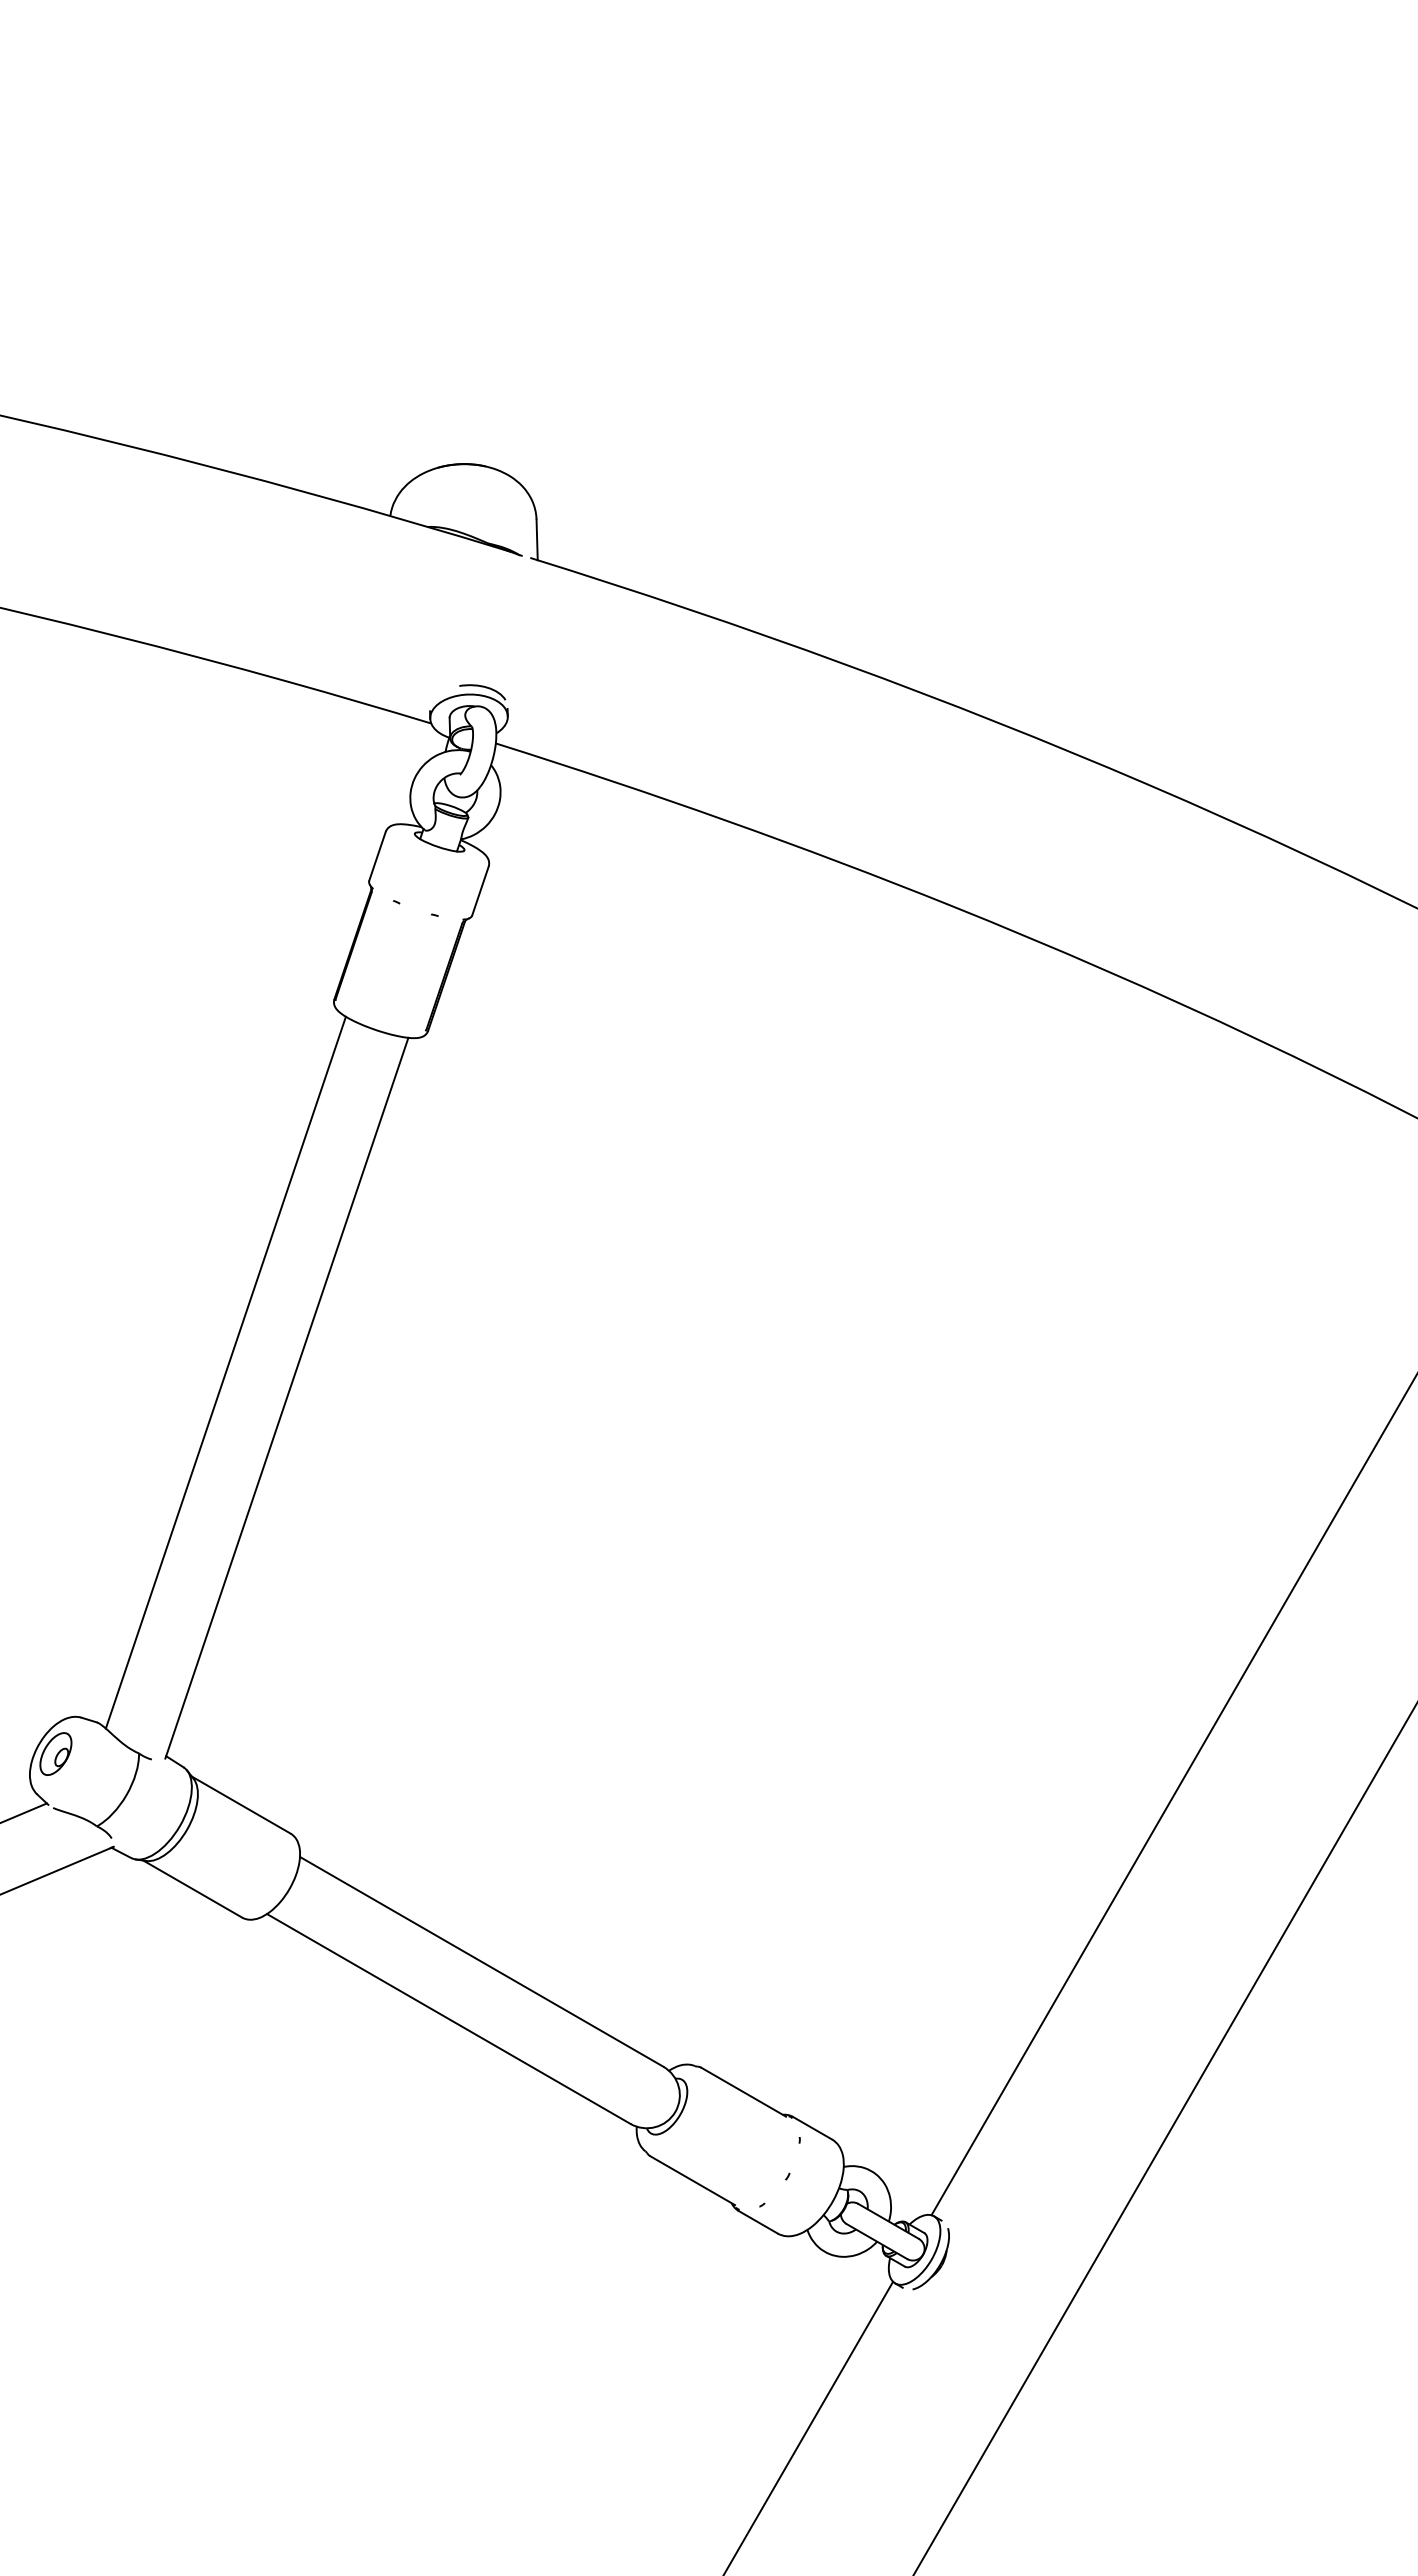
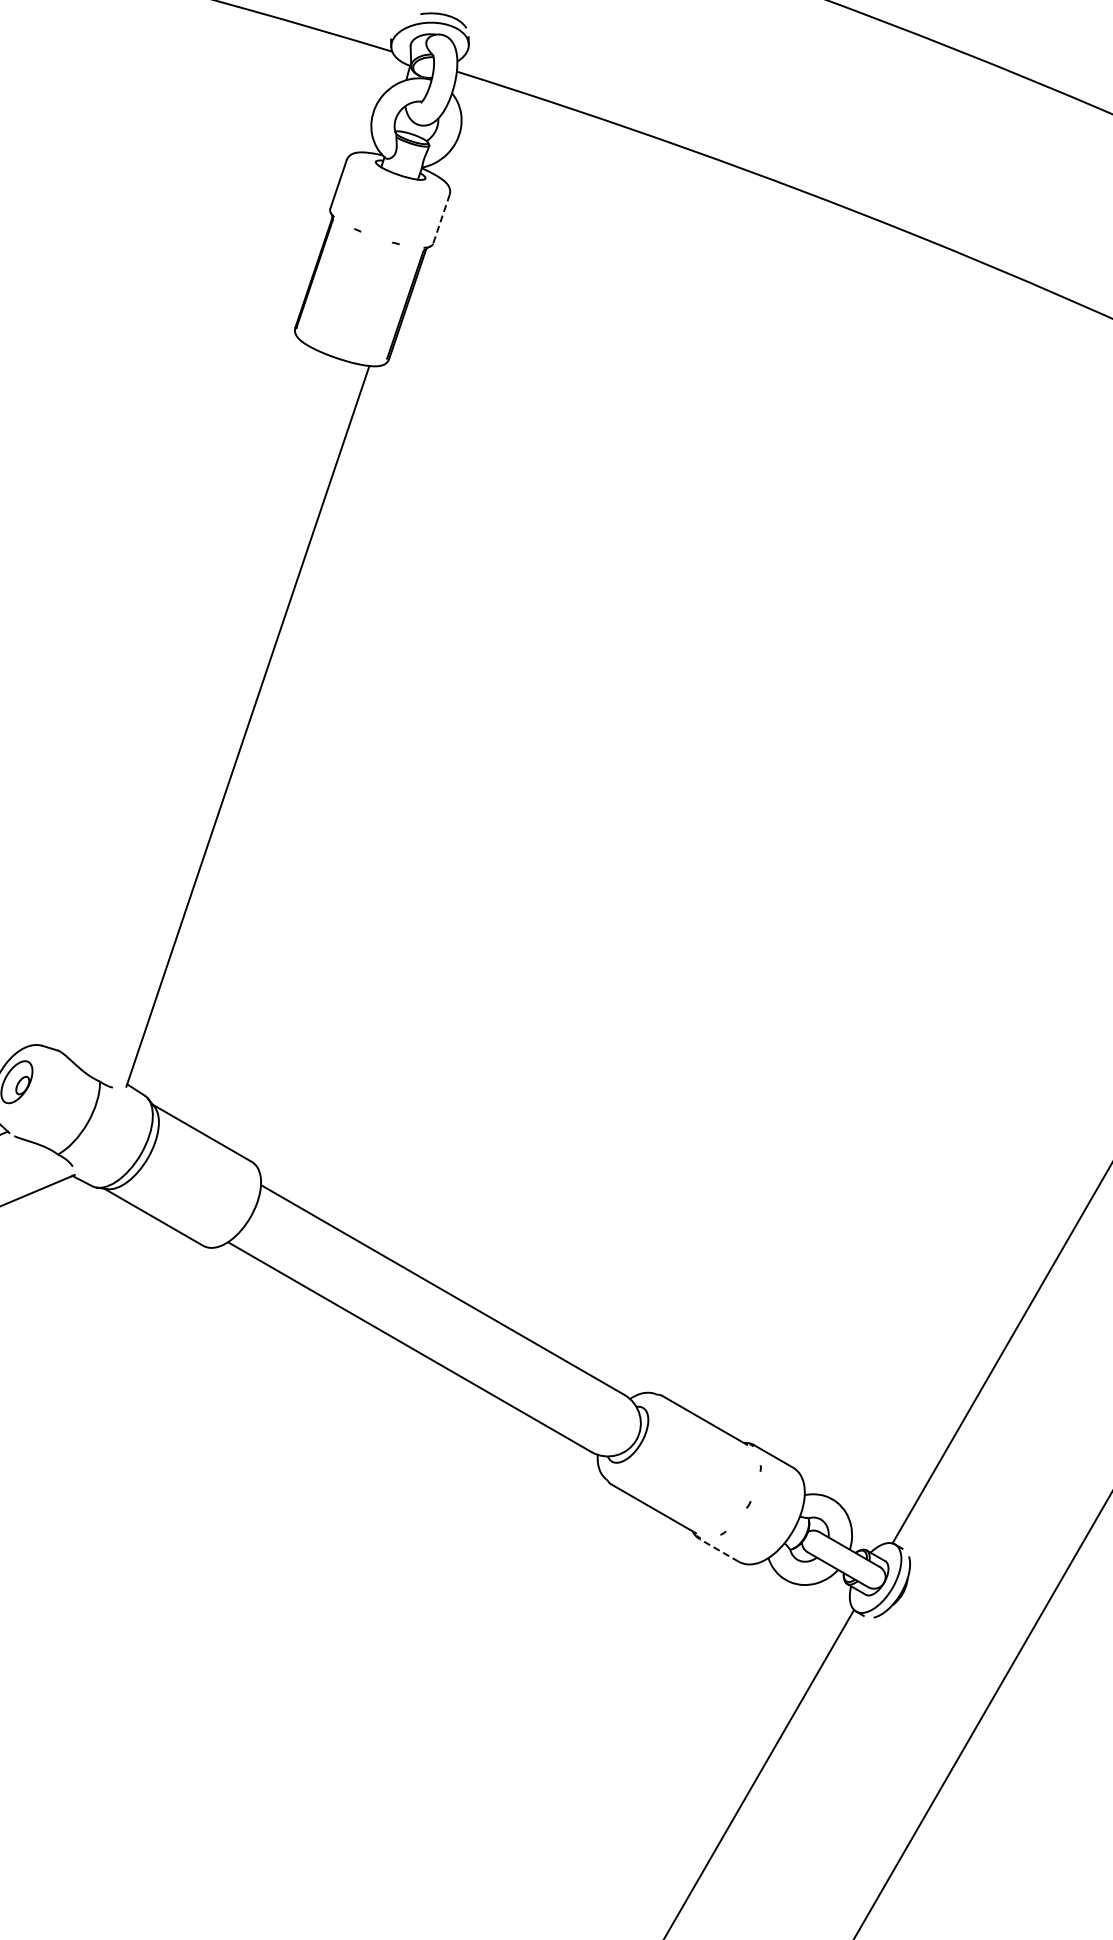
line: (480, 891) -> (441, 219), solid -> dashed
line: (225, 1372) -> (186, 700), removed
line: (758, 2222) -> (719, 1550), solid -> dashed

